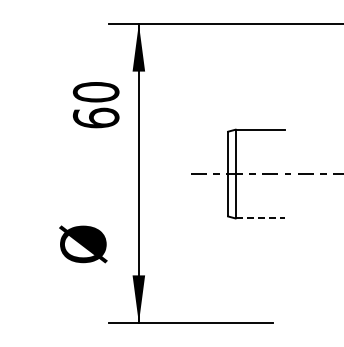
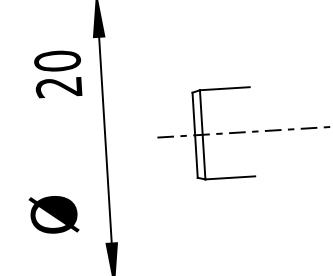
text: (95, 117) -> (58, 86), 60 -> 20
line: (260, 218) -> (230, 177), dashed -> solid

